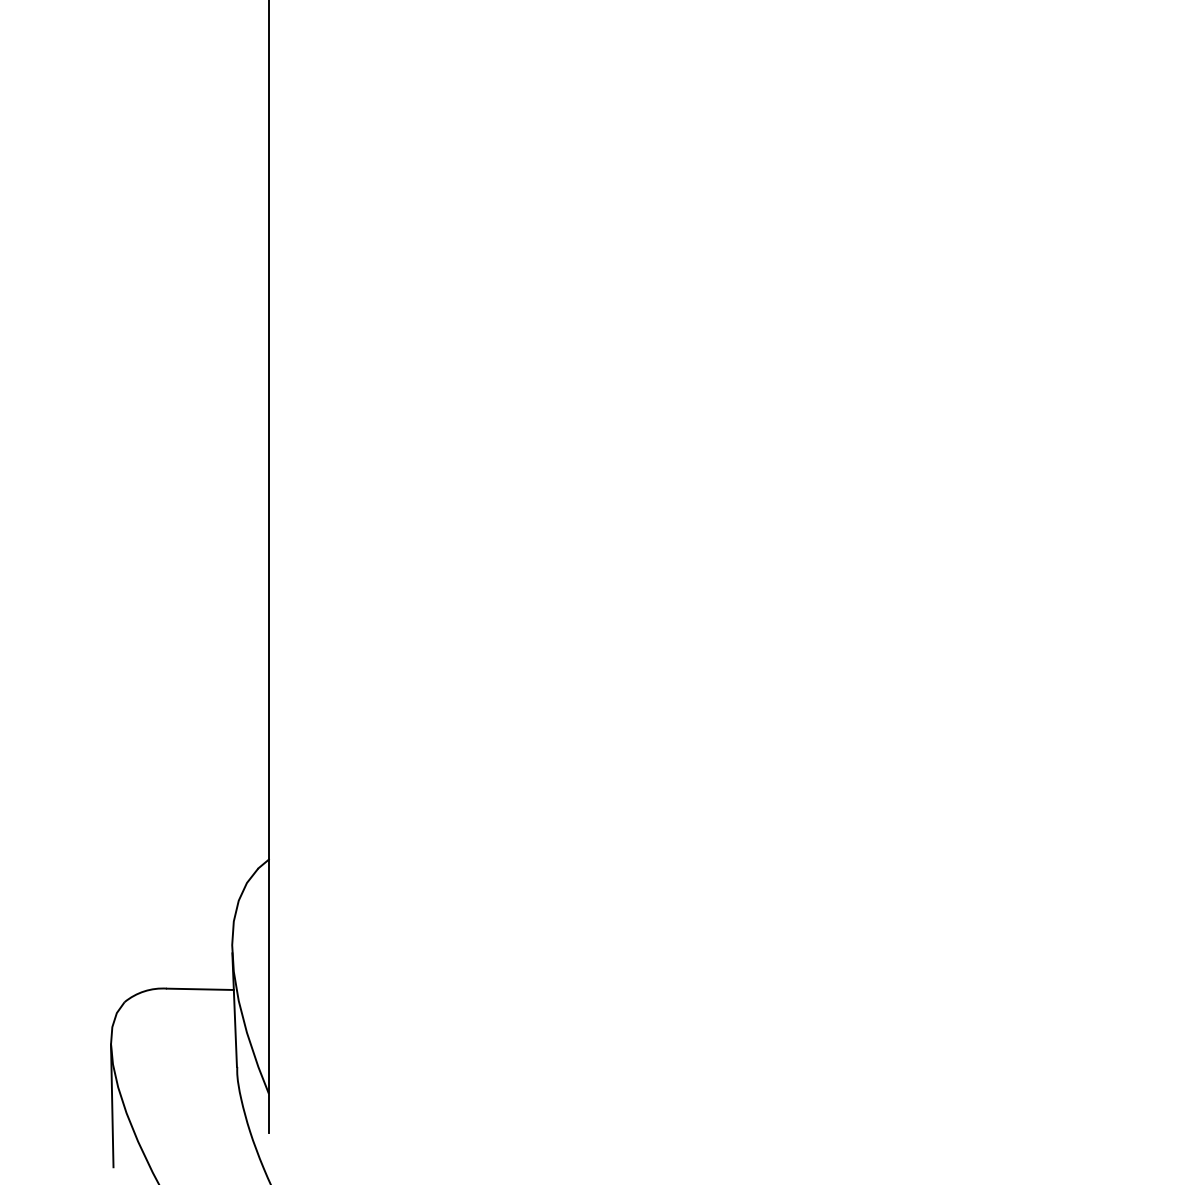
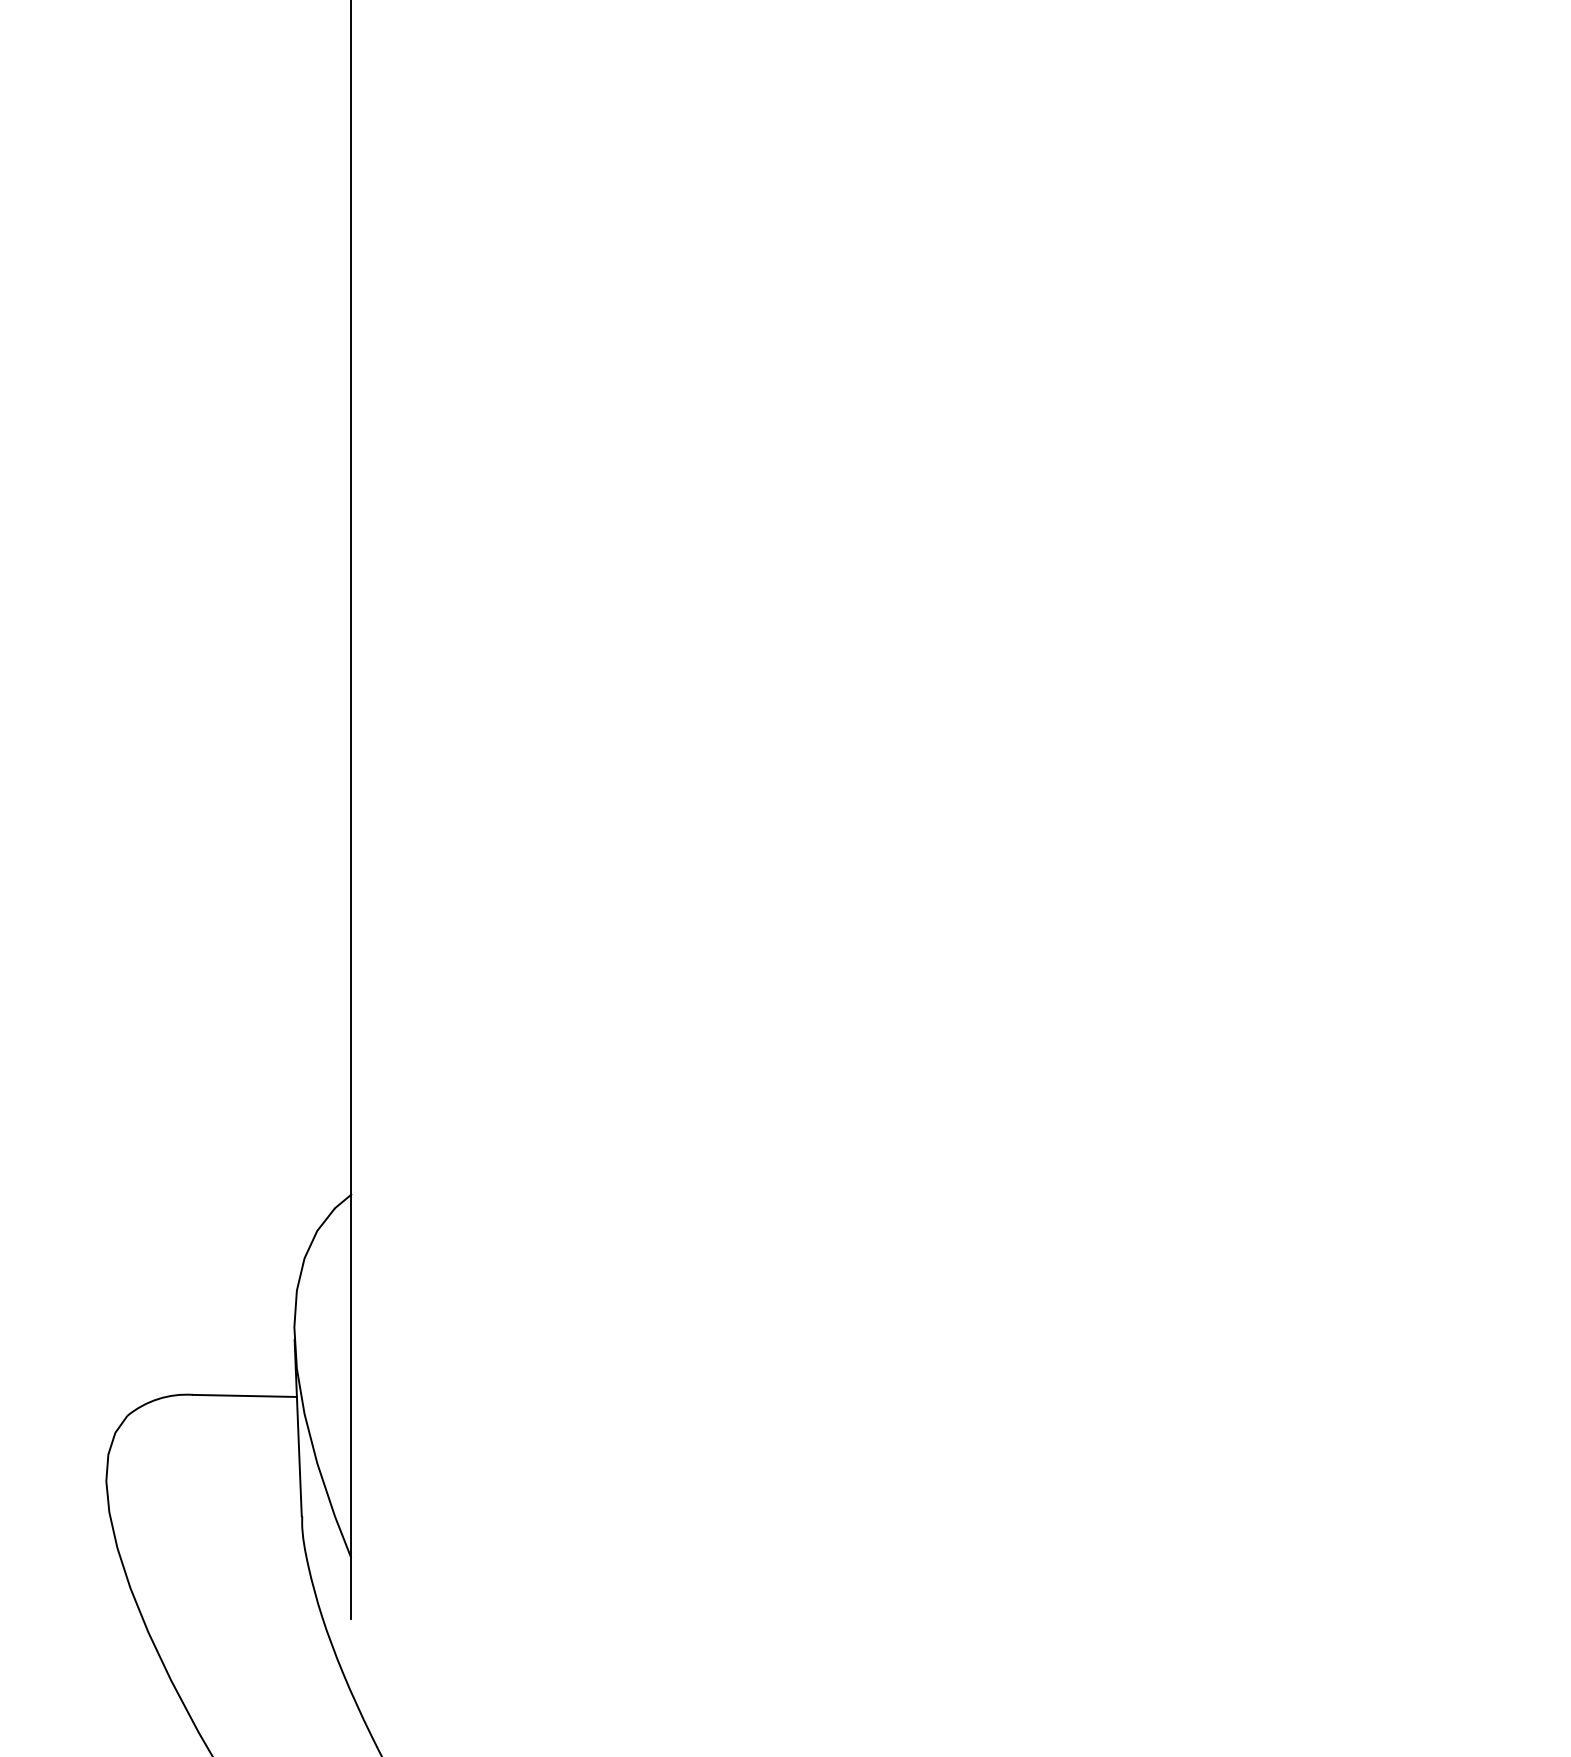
line: (112, 1105) -> (108, 1576), removed

